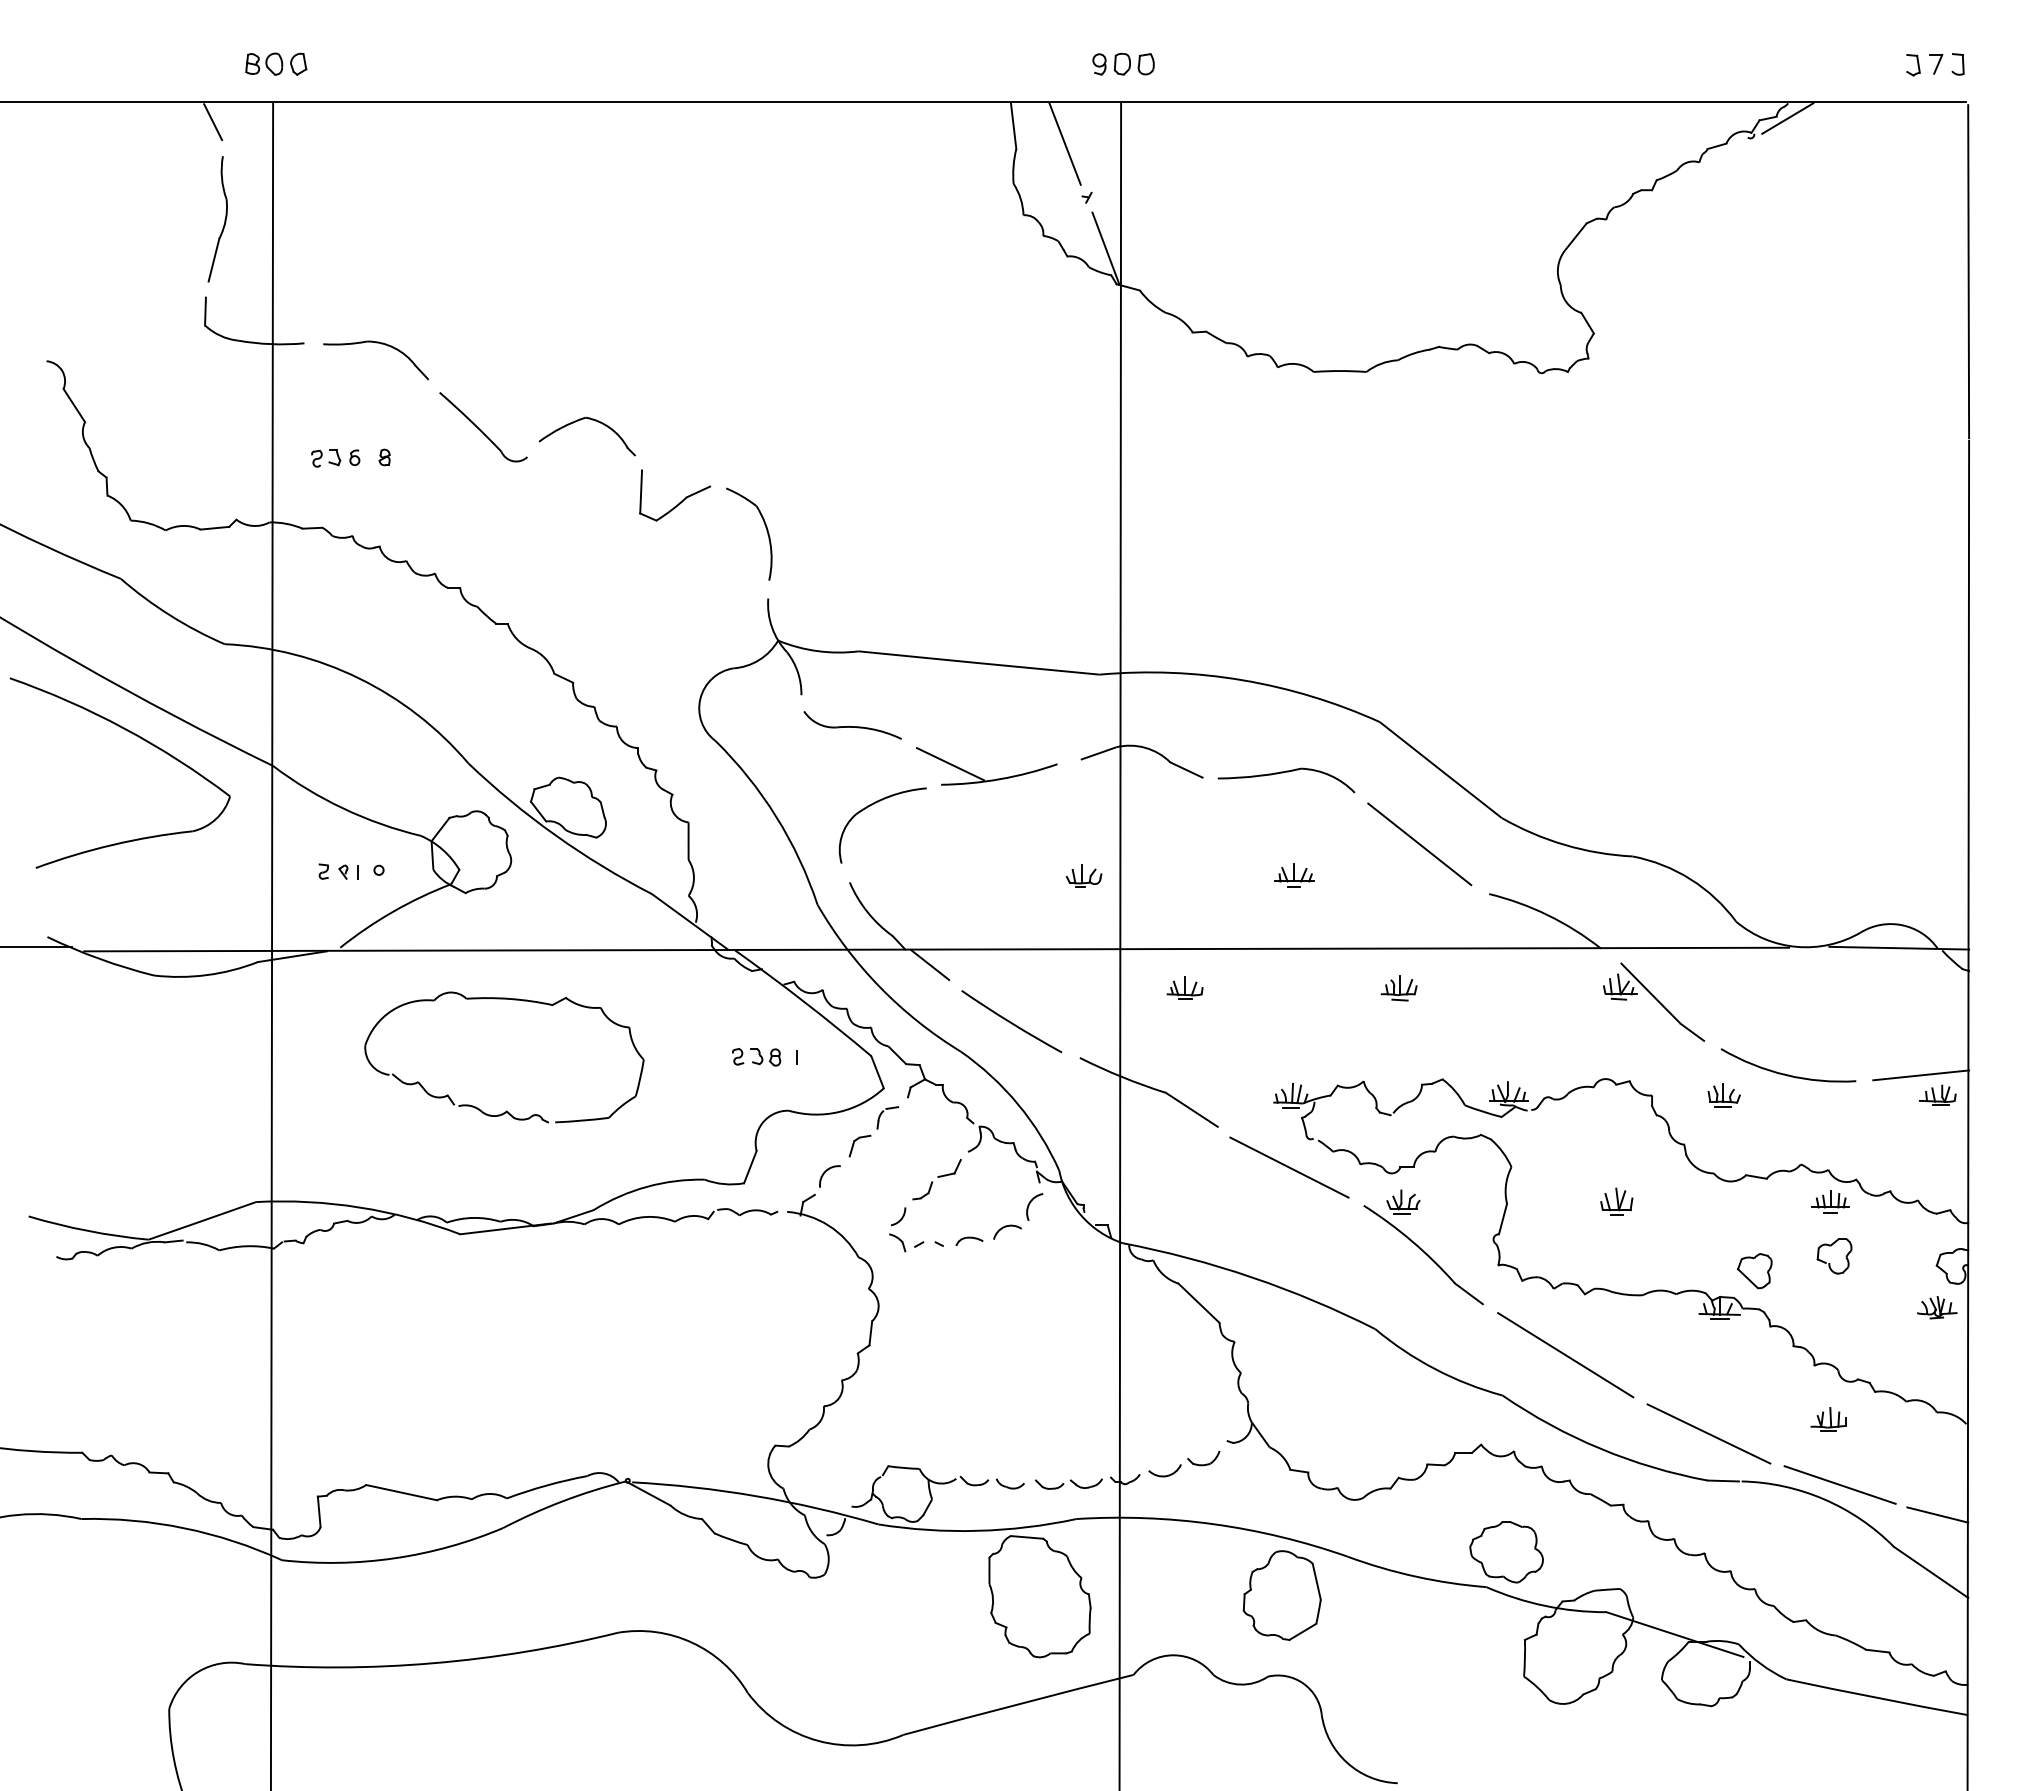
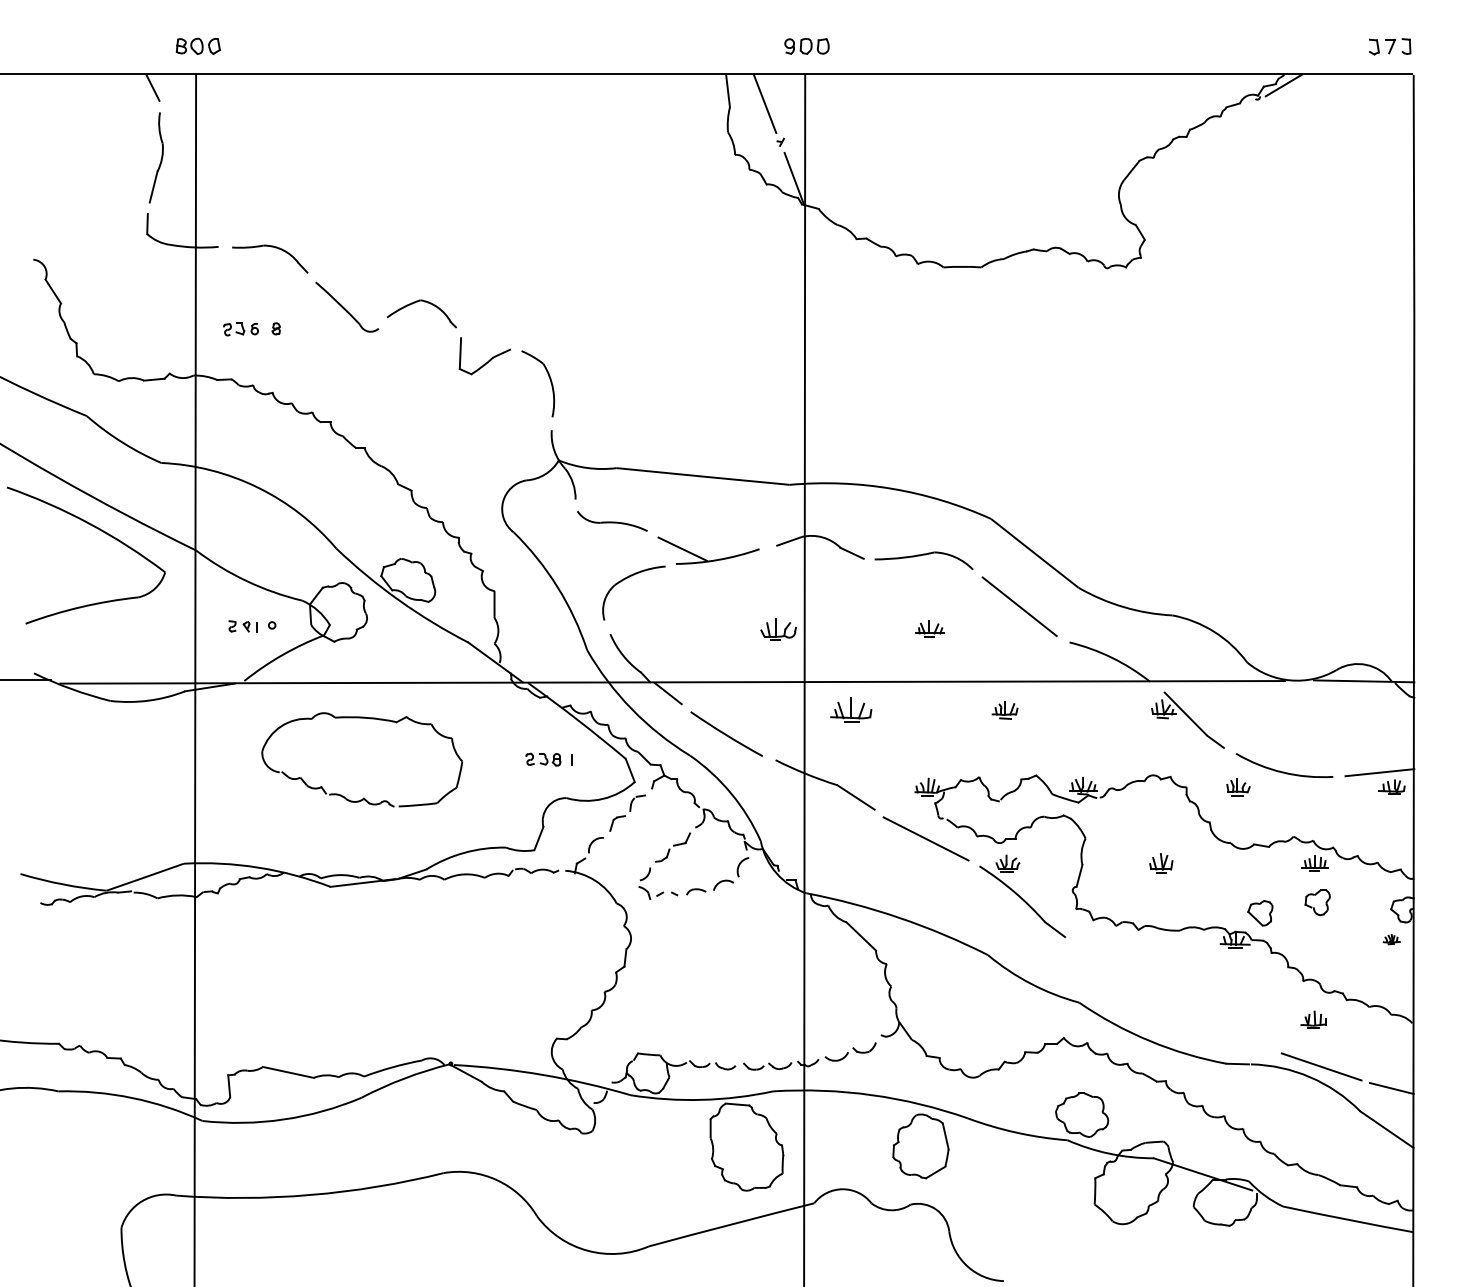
part: (1083, 875) -> (778, 629), size x1.4
part: (1184, 987) -> (850, 709), size x1.6
part: (1937, 1307) -> (1391, 939), size x0.6
line: (1565, 1355) -> (1124, 973), removed
line: (1708, 1433) -> (1227, 1029), removed

